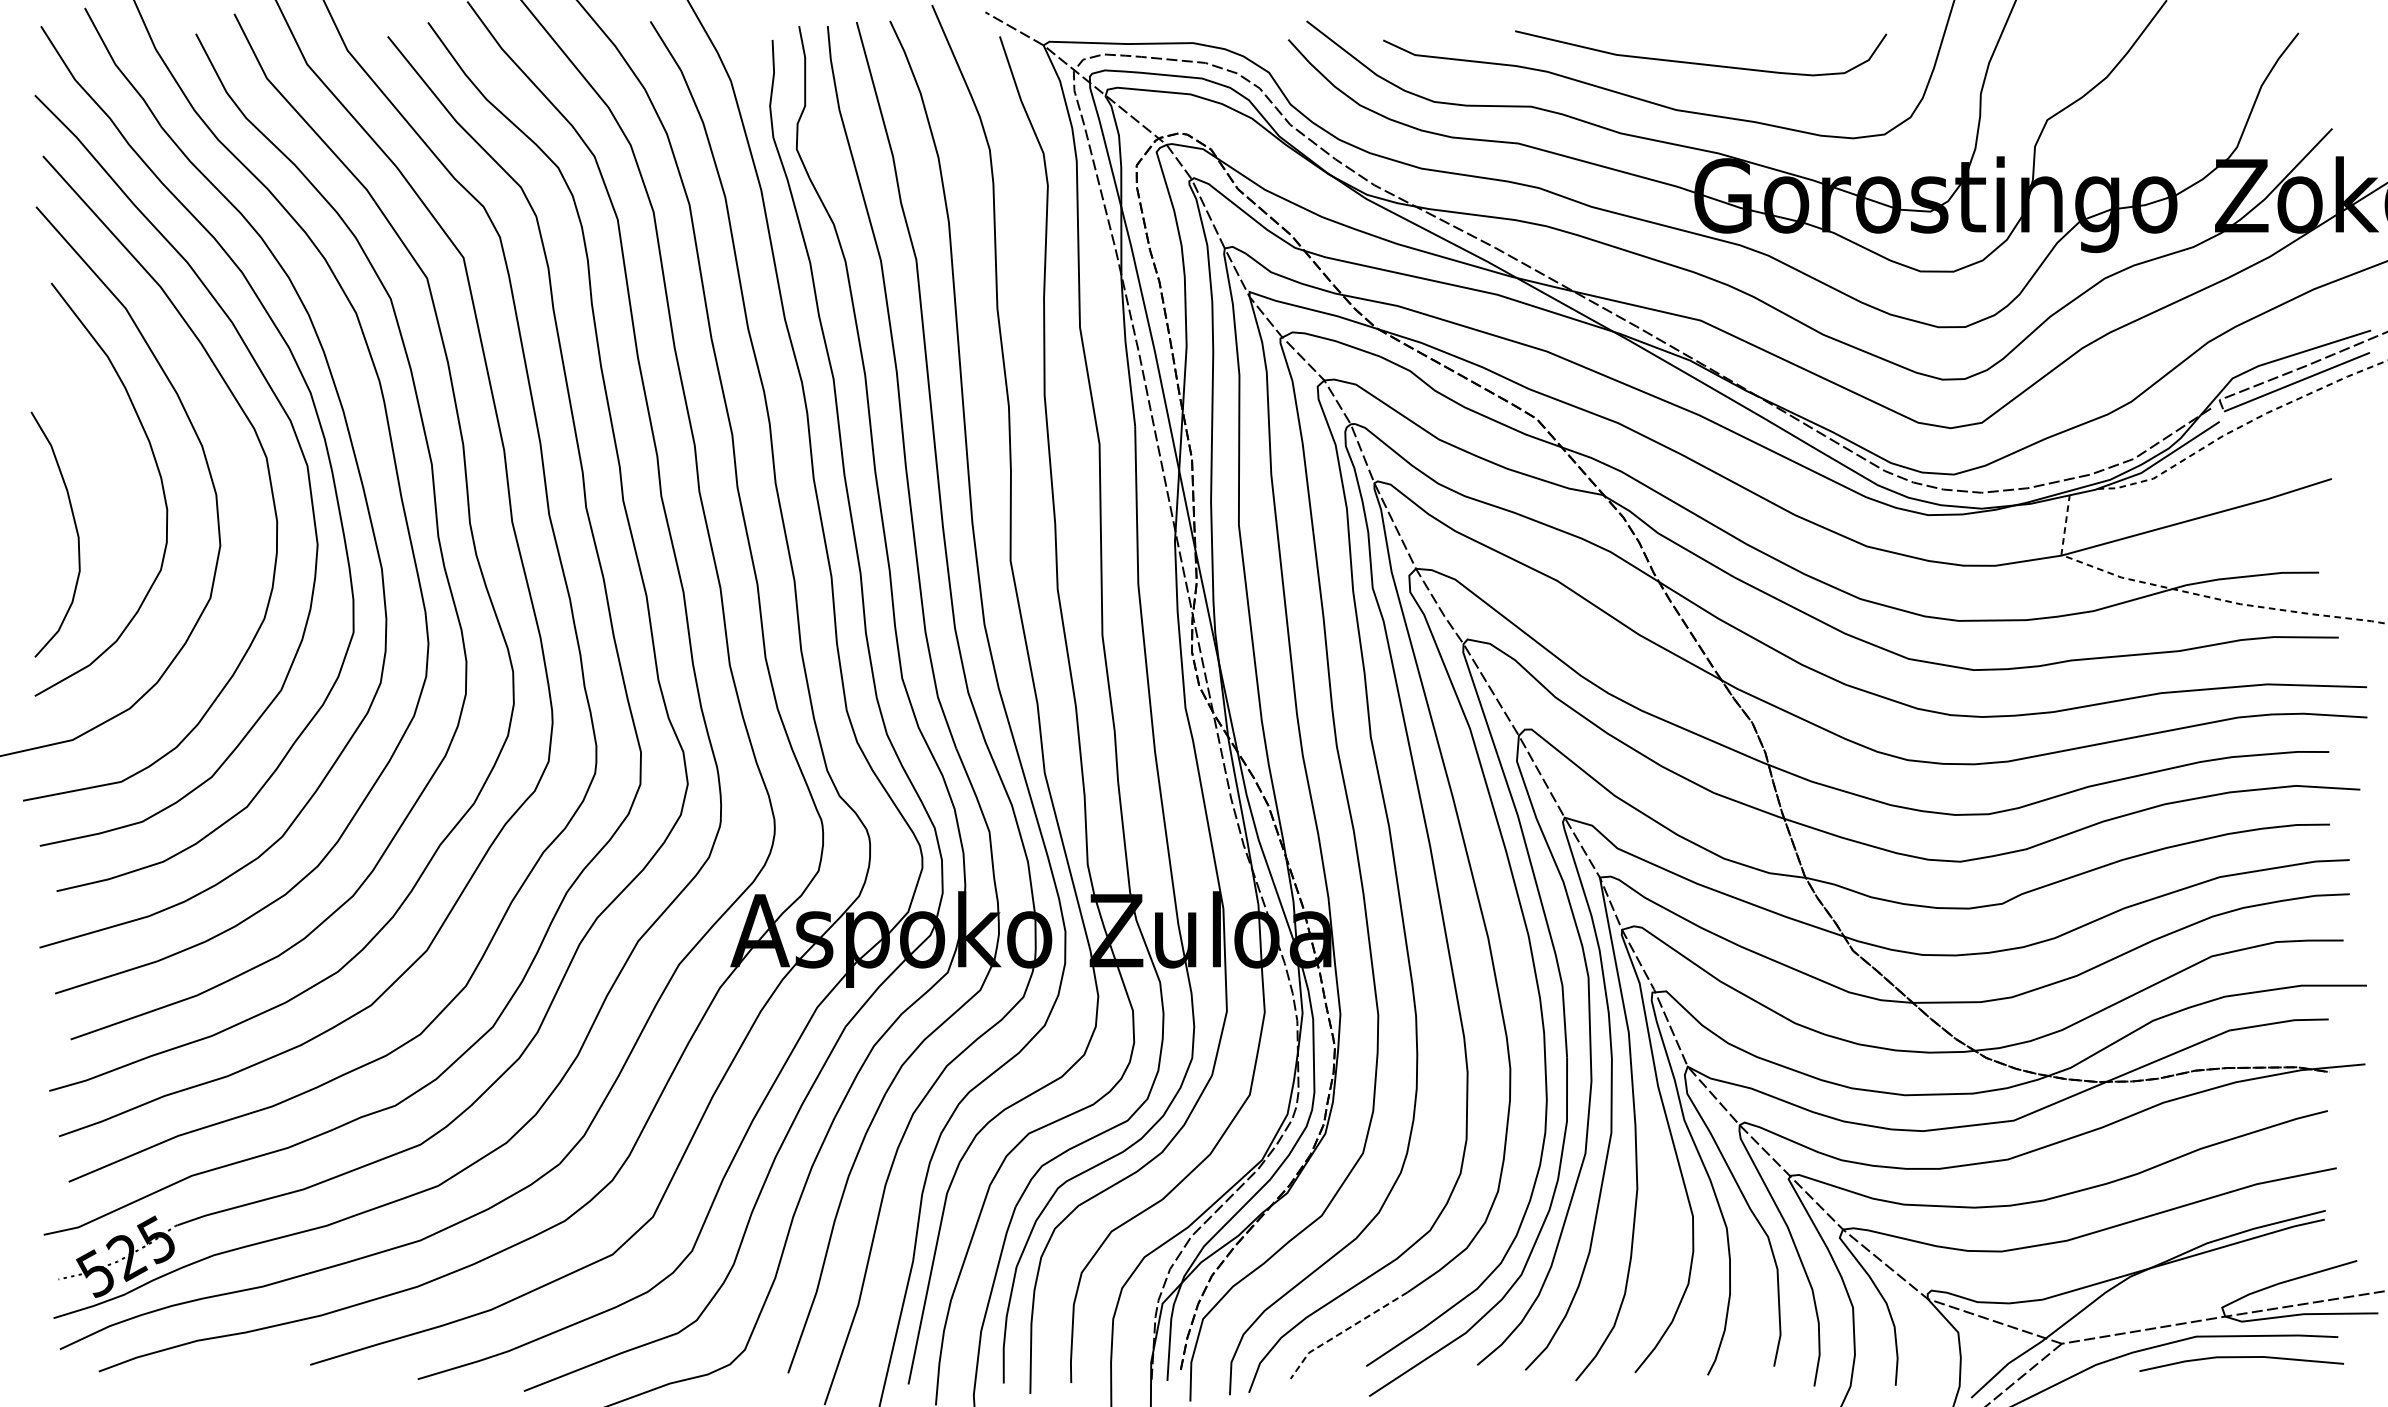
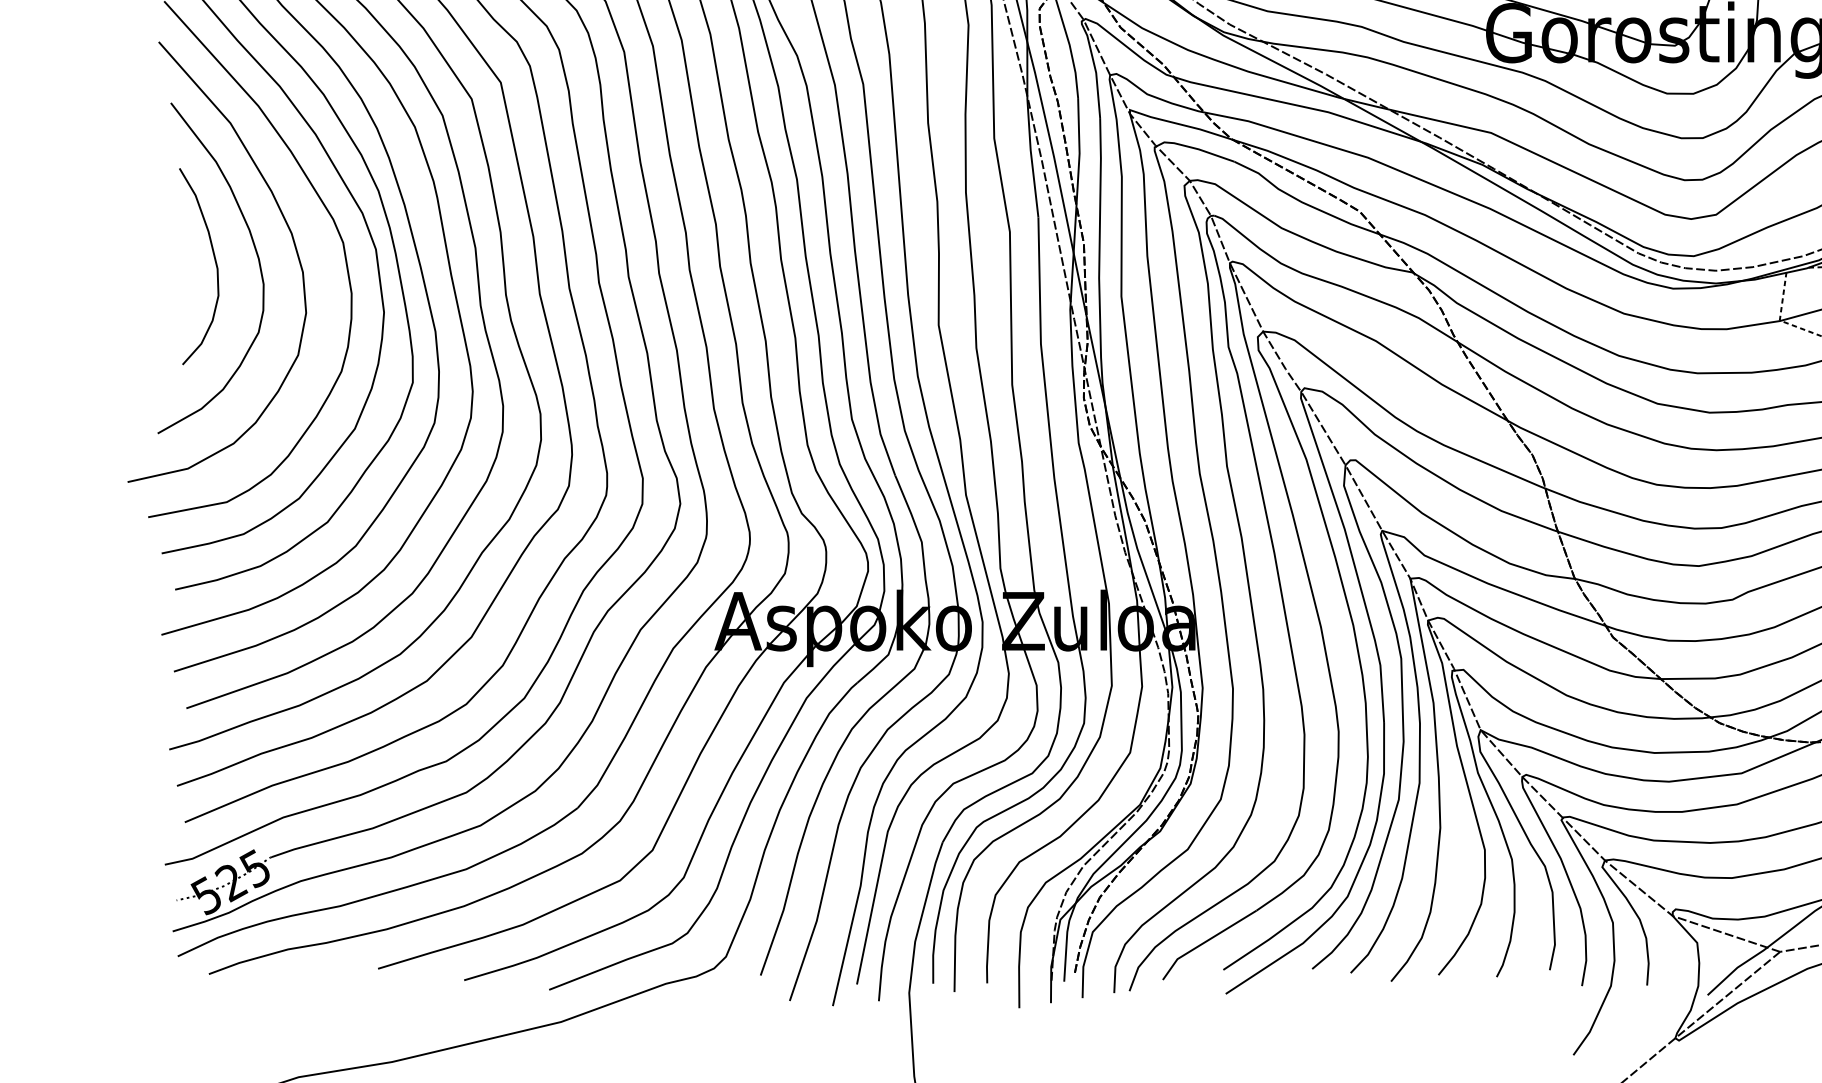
curve: (75, 529) -> (215, 262), moved
line: (1343, 1331) -> (1205, 942), dashed -> solid

